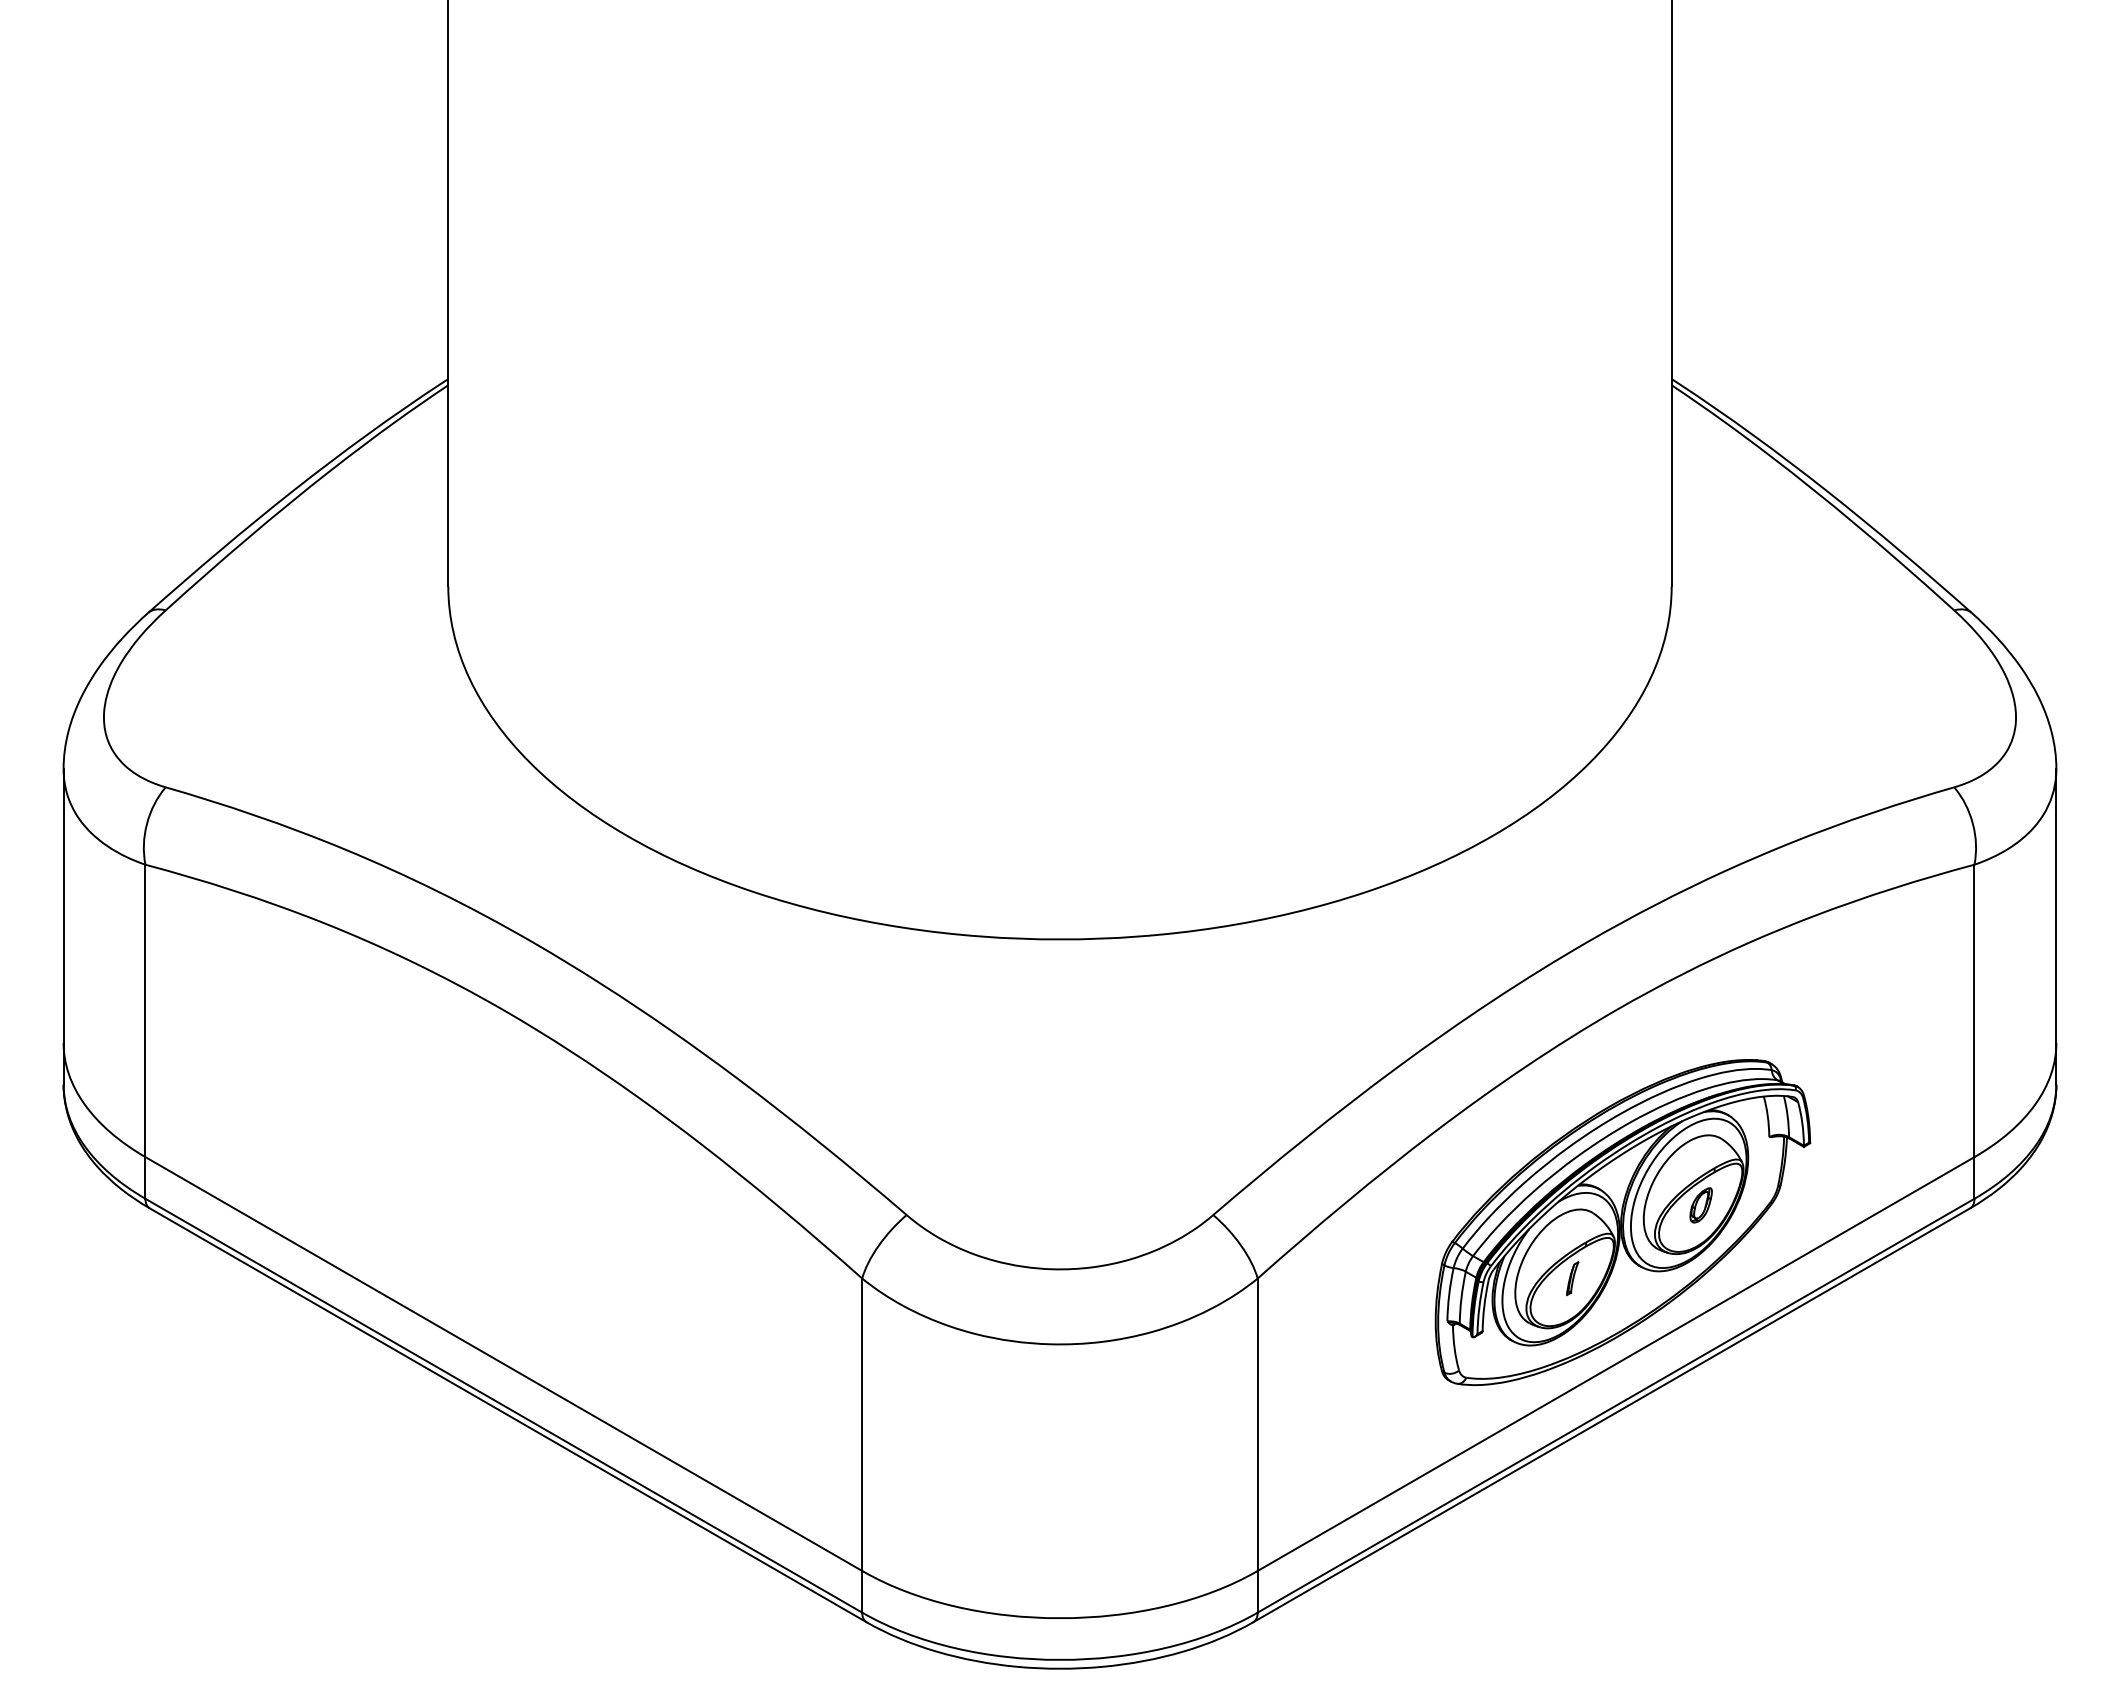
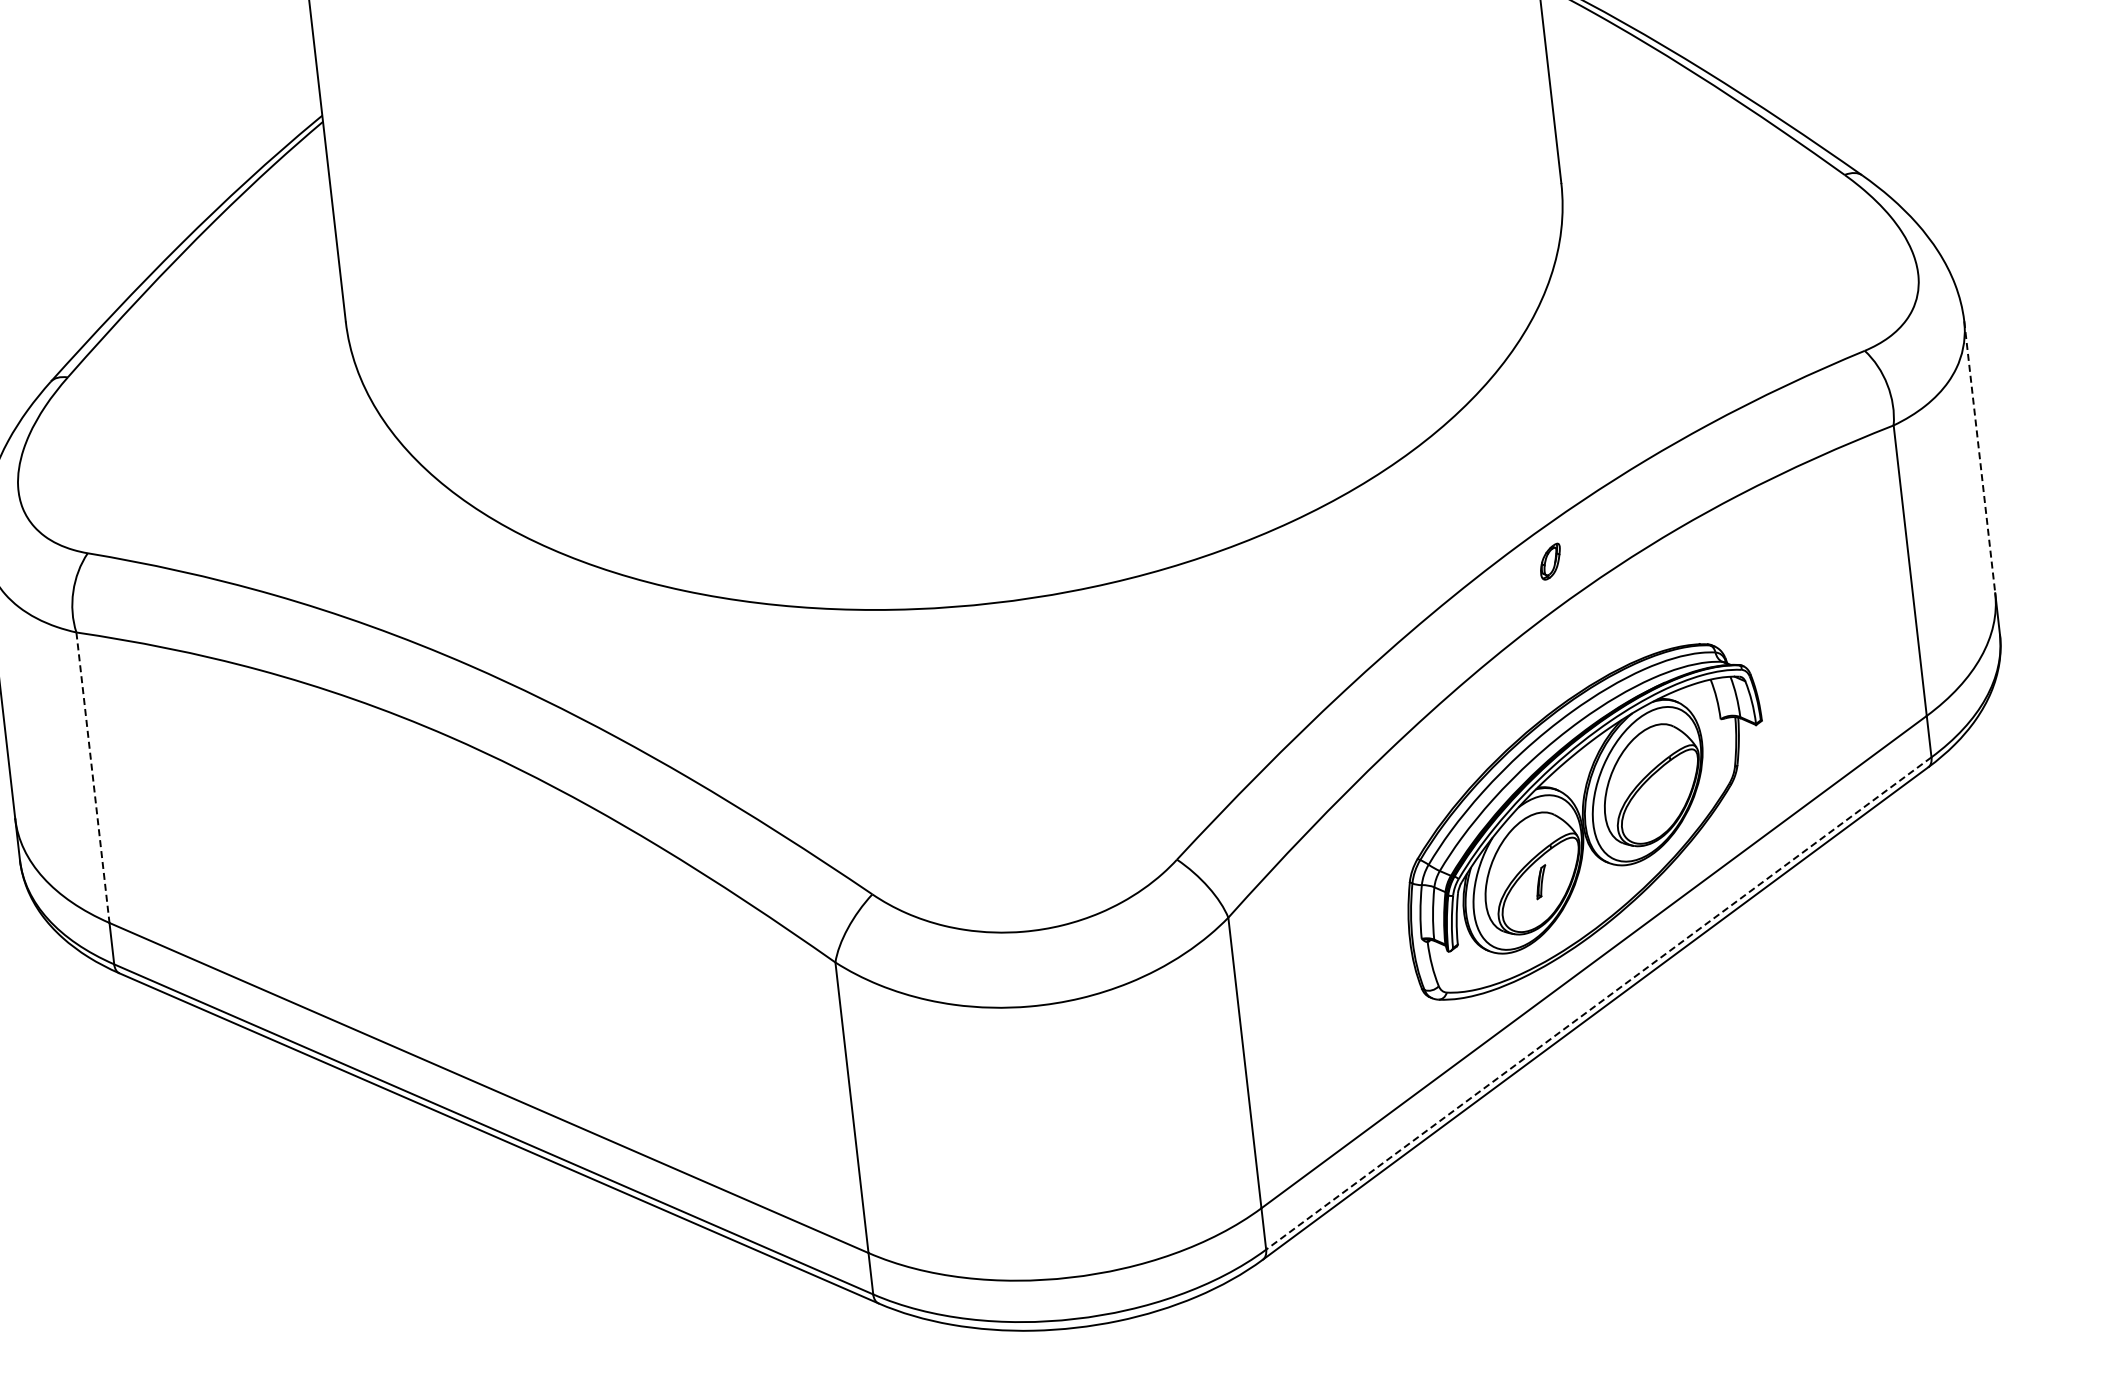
line: (2056, 906) -> (1979, 457), solid -> dashed
line: (145, 1011) -> (93, 778), solid -> dashed
part: (1700, 1205) -> (1549, 561), moved
line: (1616, 1405) -> (1599, 1003), solid -> dashed

